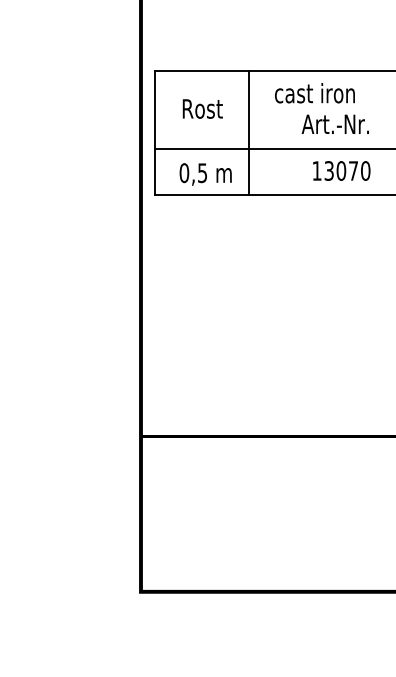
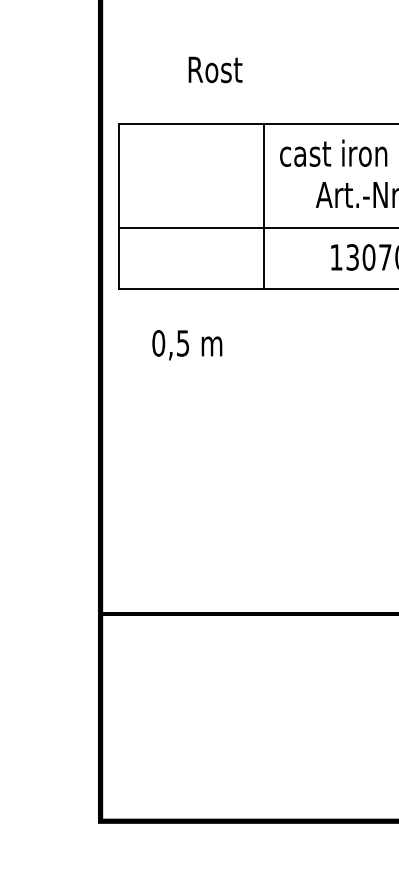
text: (202, 108) -> (215, 69), moved
line: (248, 132) -> (263, 205), moved
text: (205, 174) -> (186, 345), moved

